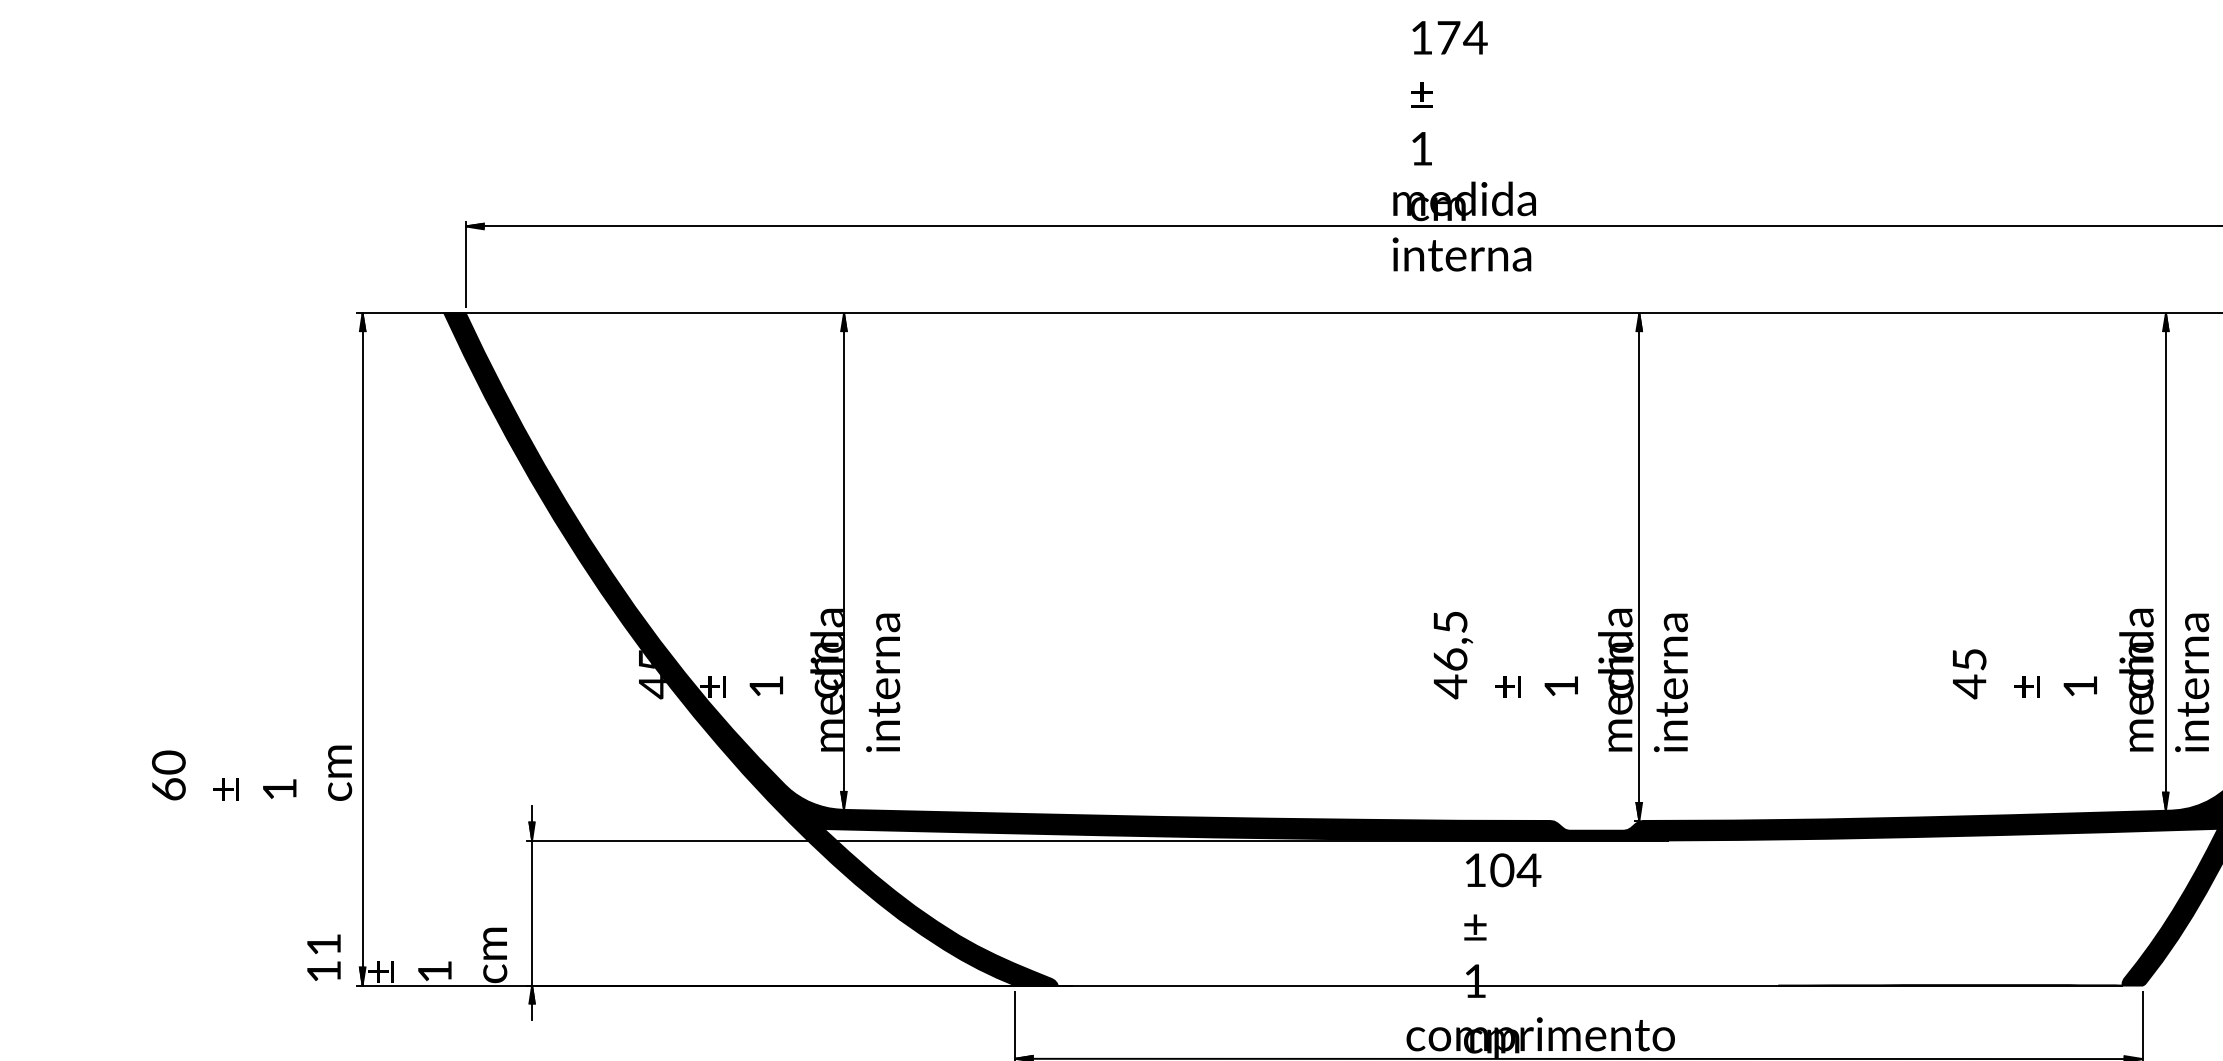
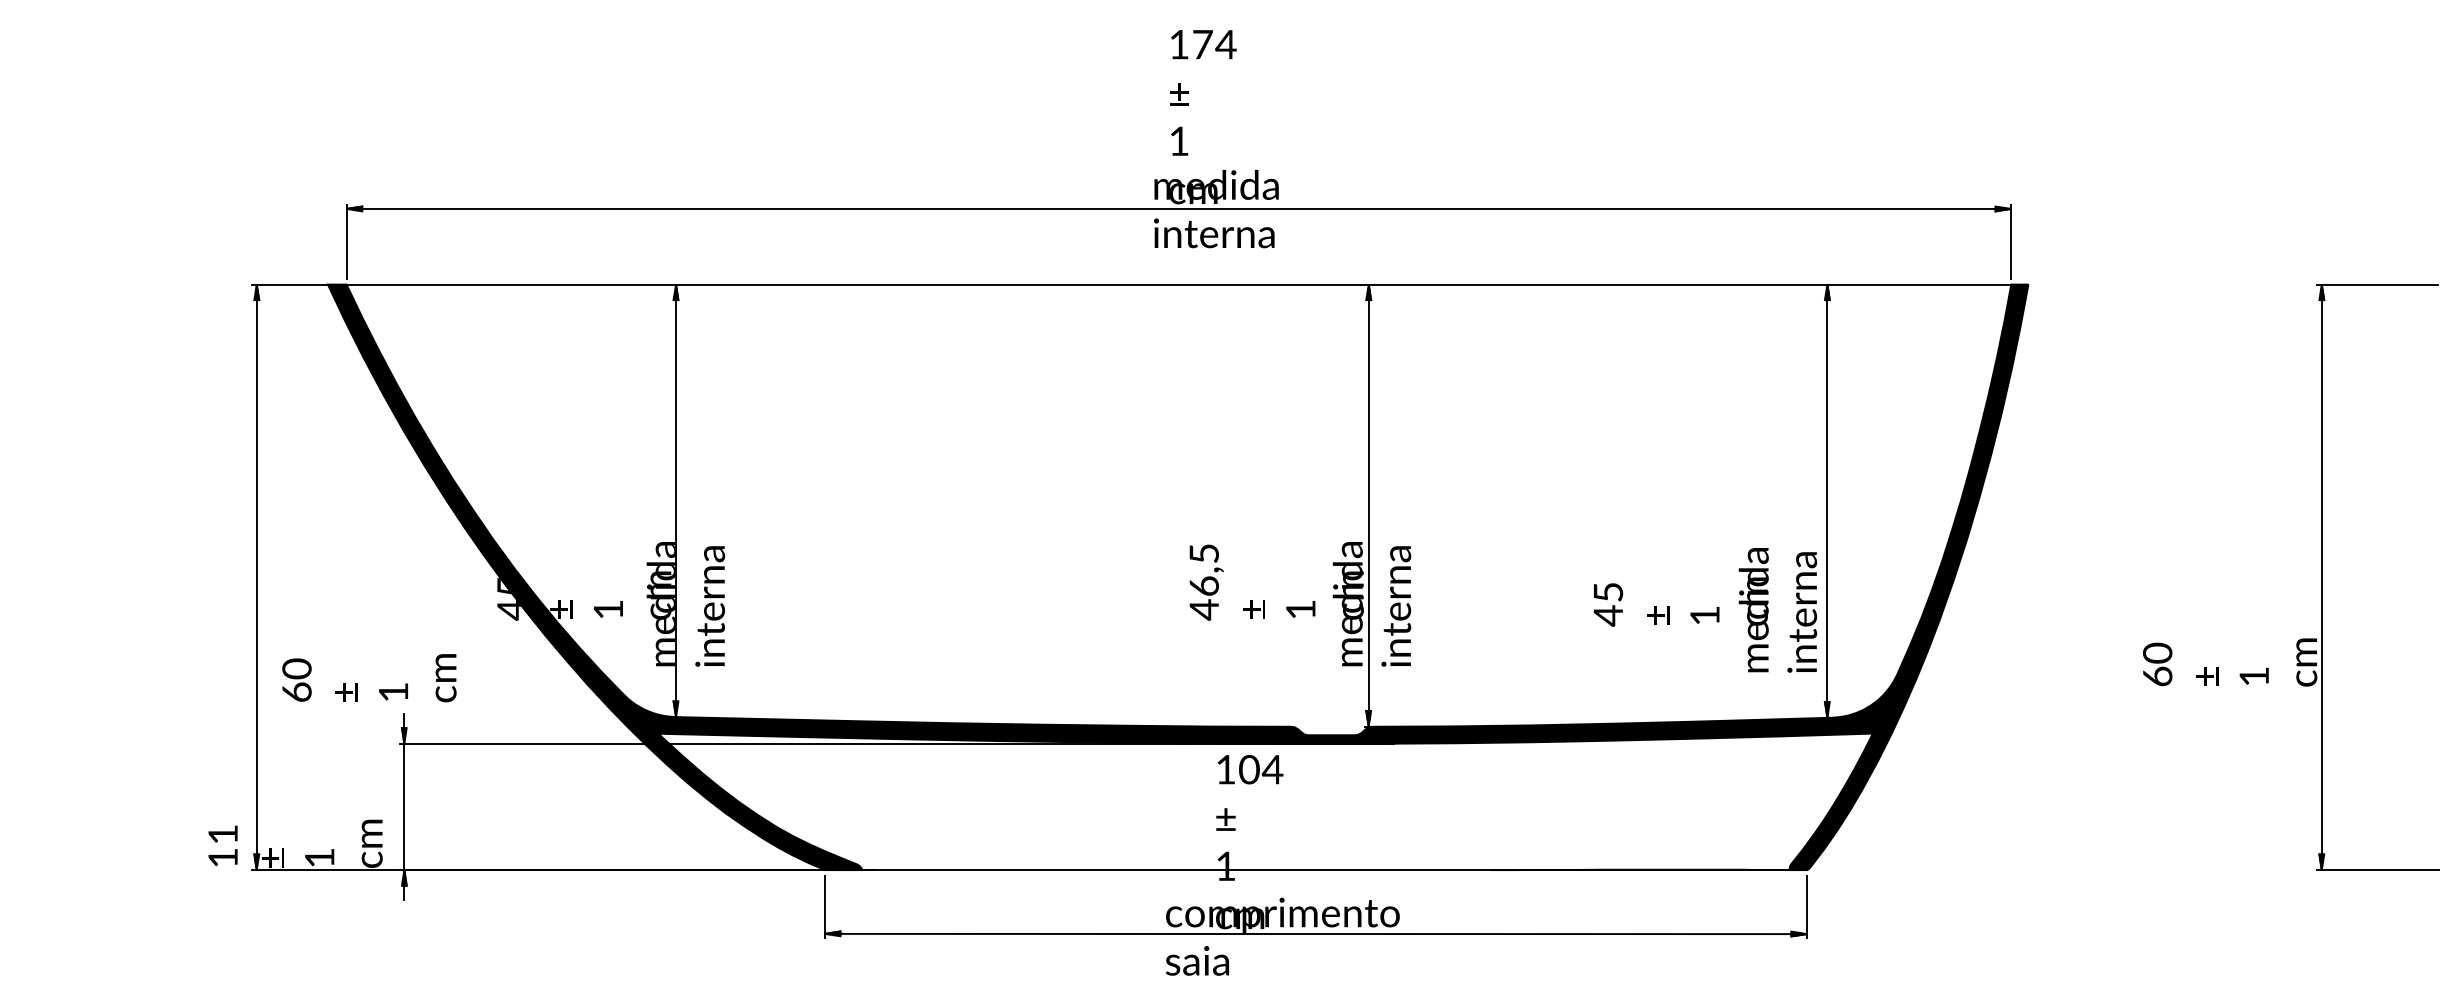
text: (2081, 680) -> (1705, 610), moved
text: (252, 773) -> (369, 678), moved

